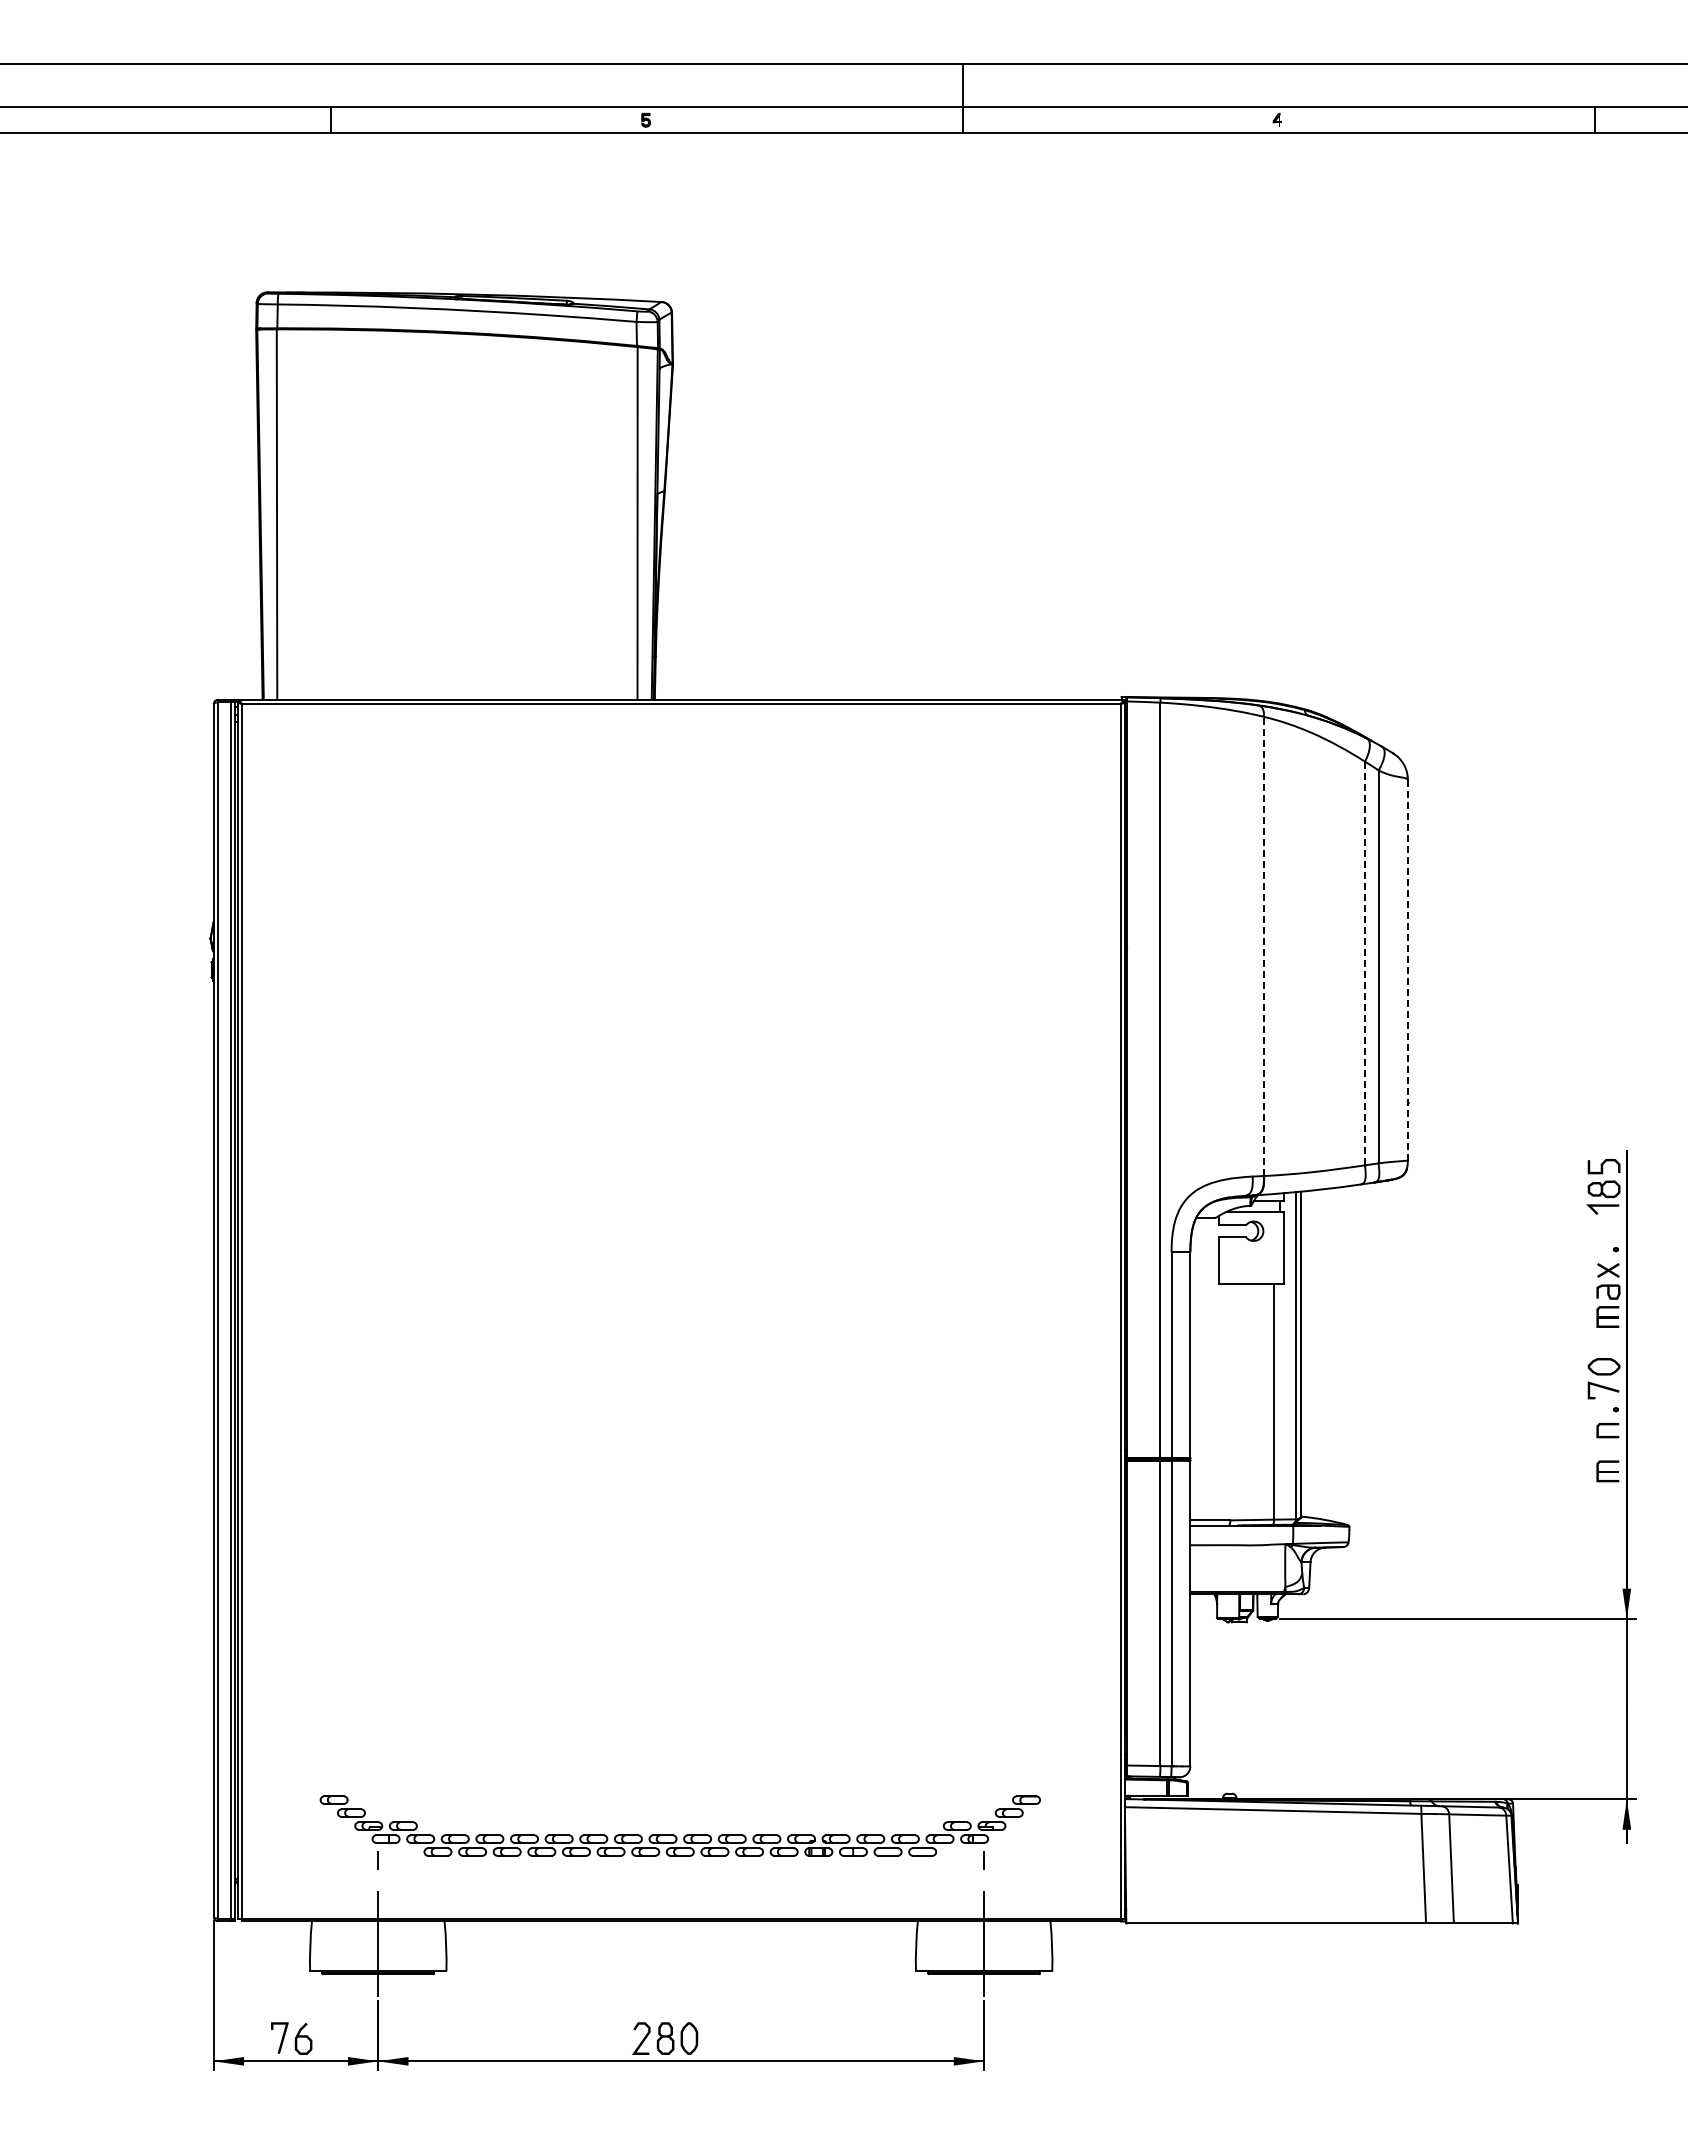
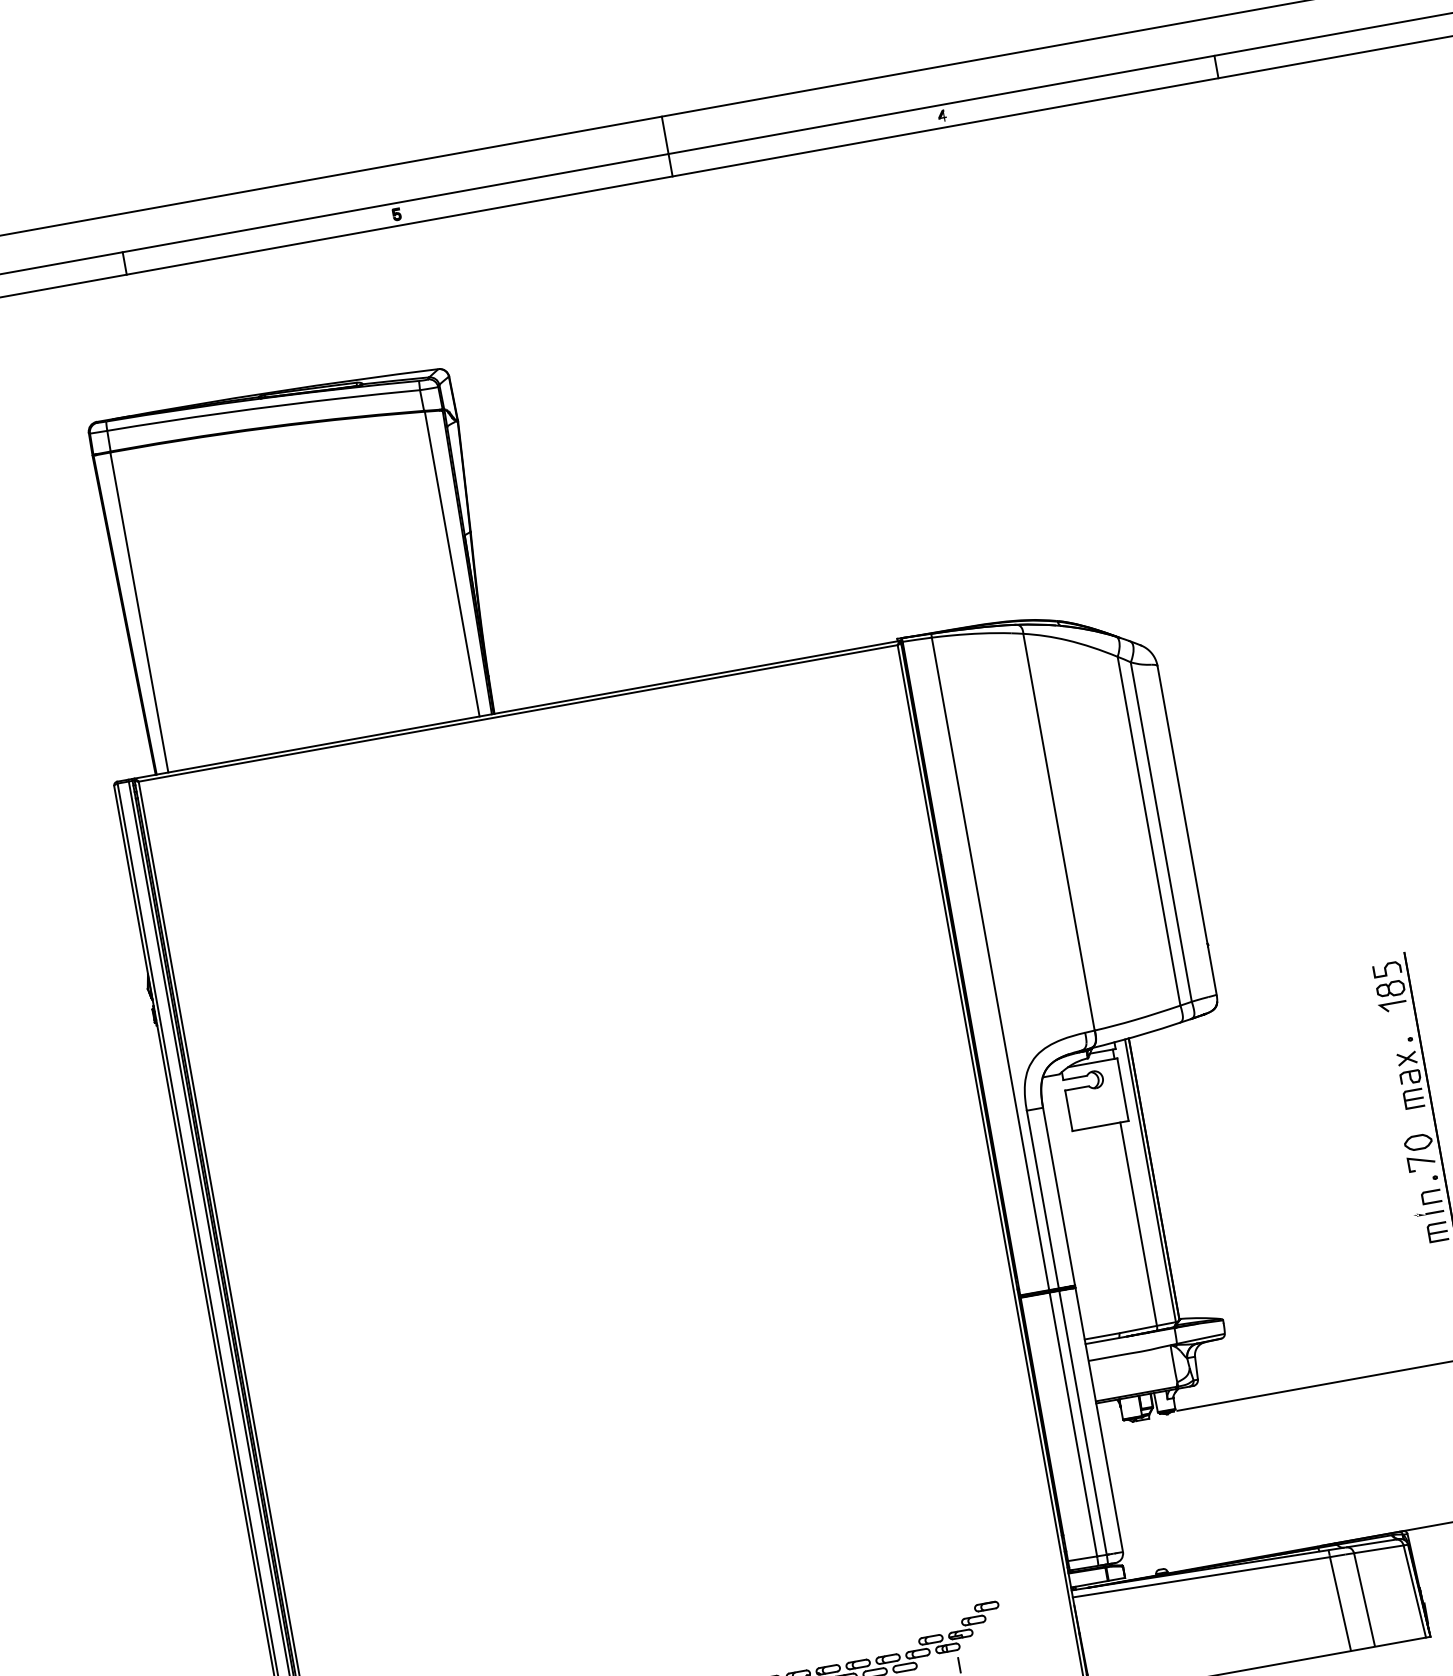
line: (1263, 946) -> (1058, 832), dashed -> solid
line: (1364, 963) -> (1148, 831), dashed -> solid
line: (1407, 969) -> (1186, 829), dashed -> solid
line: (1601, 1447) -> (1428, 1212), added

